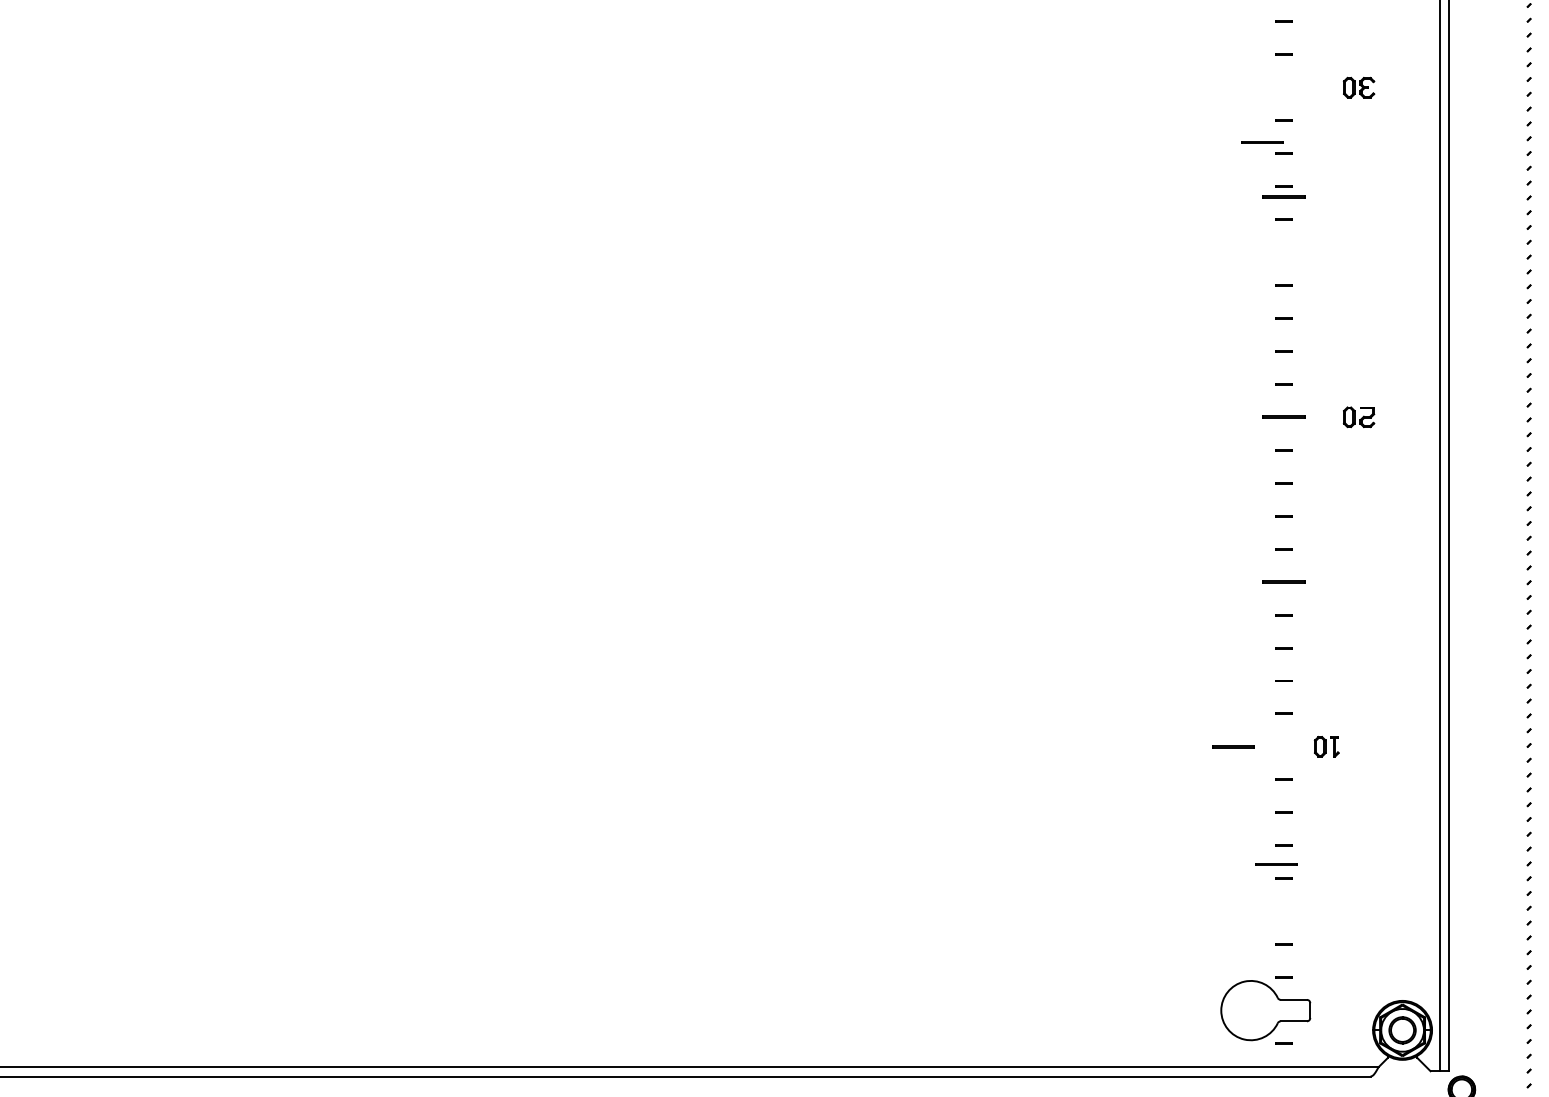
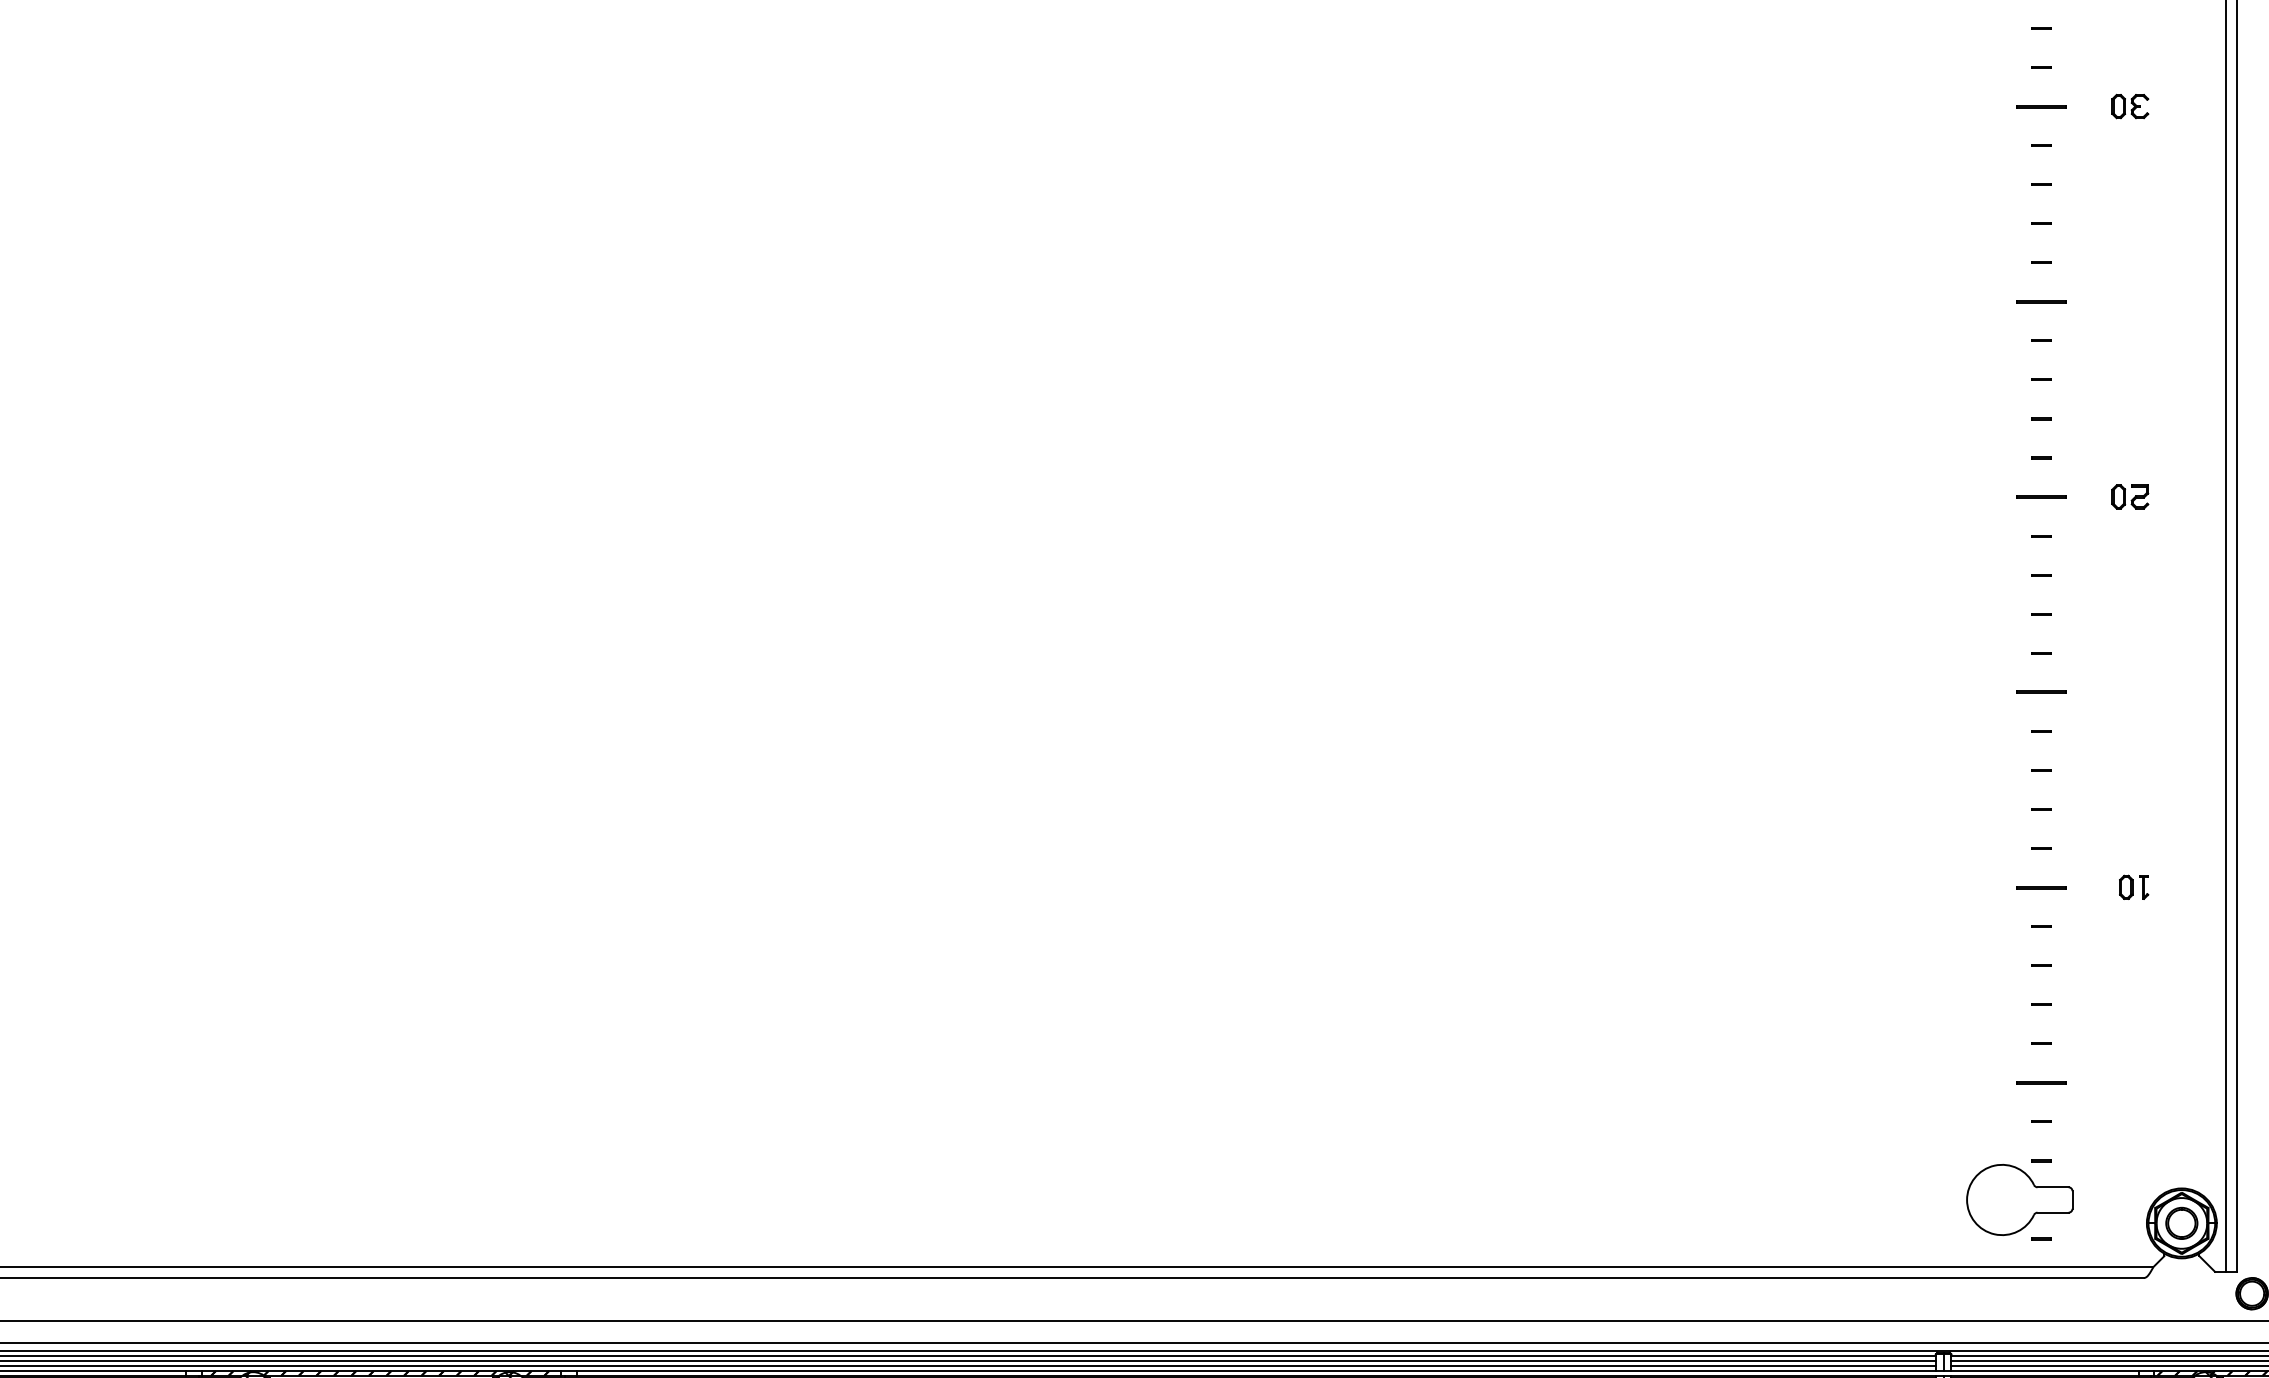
line: (1263, 142) -> (2041, 106), moved
line: (1284, 196) -> (2041, 301), moved
line: (1233, 746) -> (2041, 887), moved
part: (1327, 746) -> (2134, 886), moved
line: (1276, 864) -> (2041, 1082), moved

